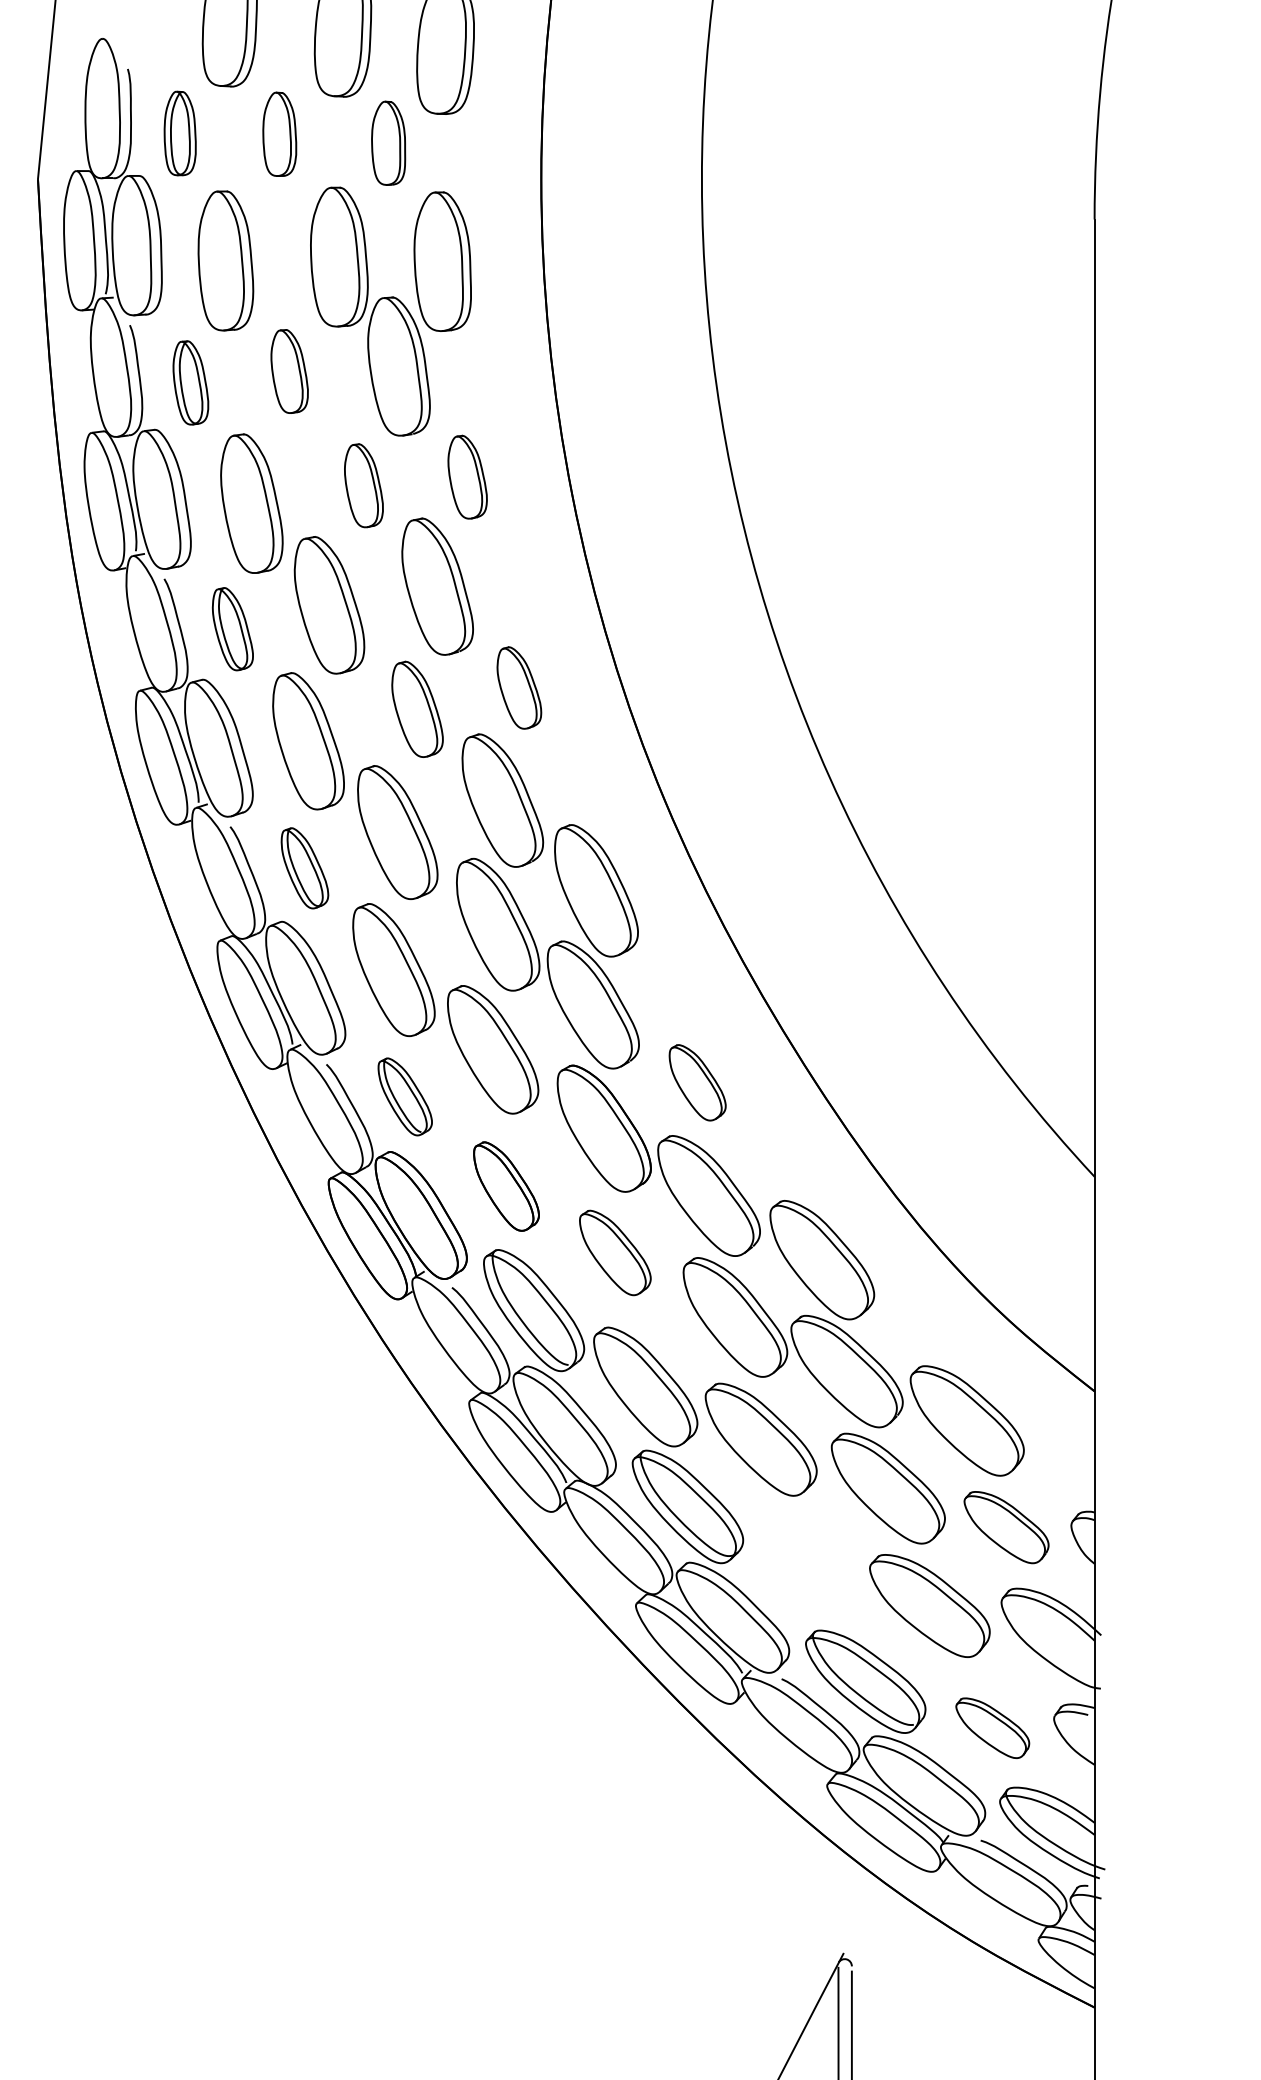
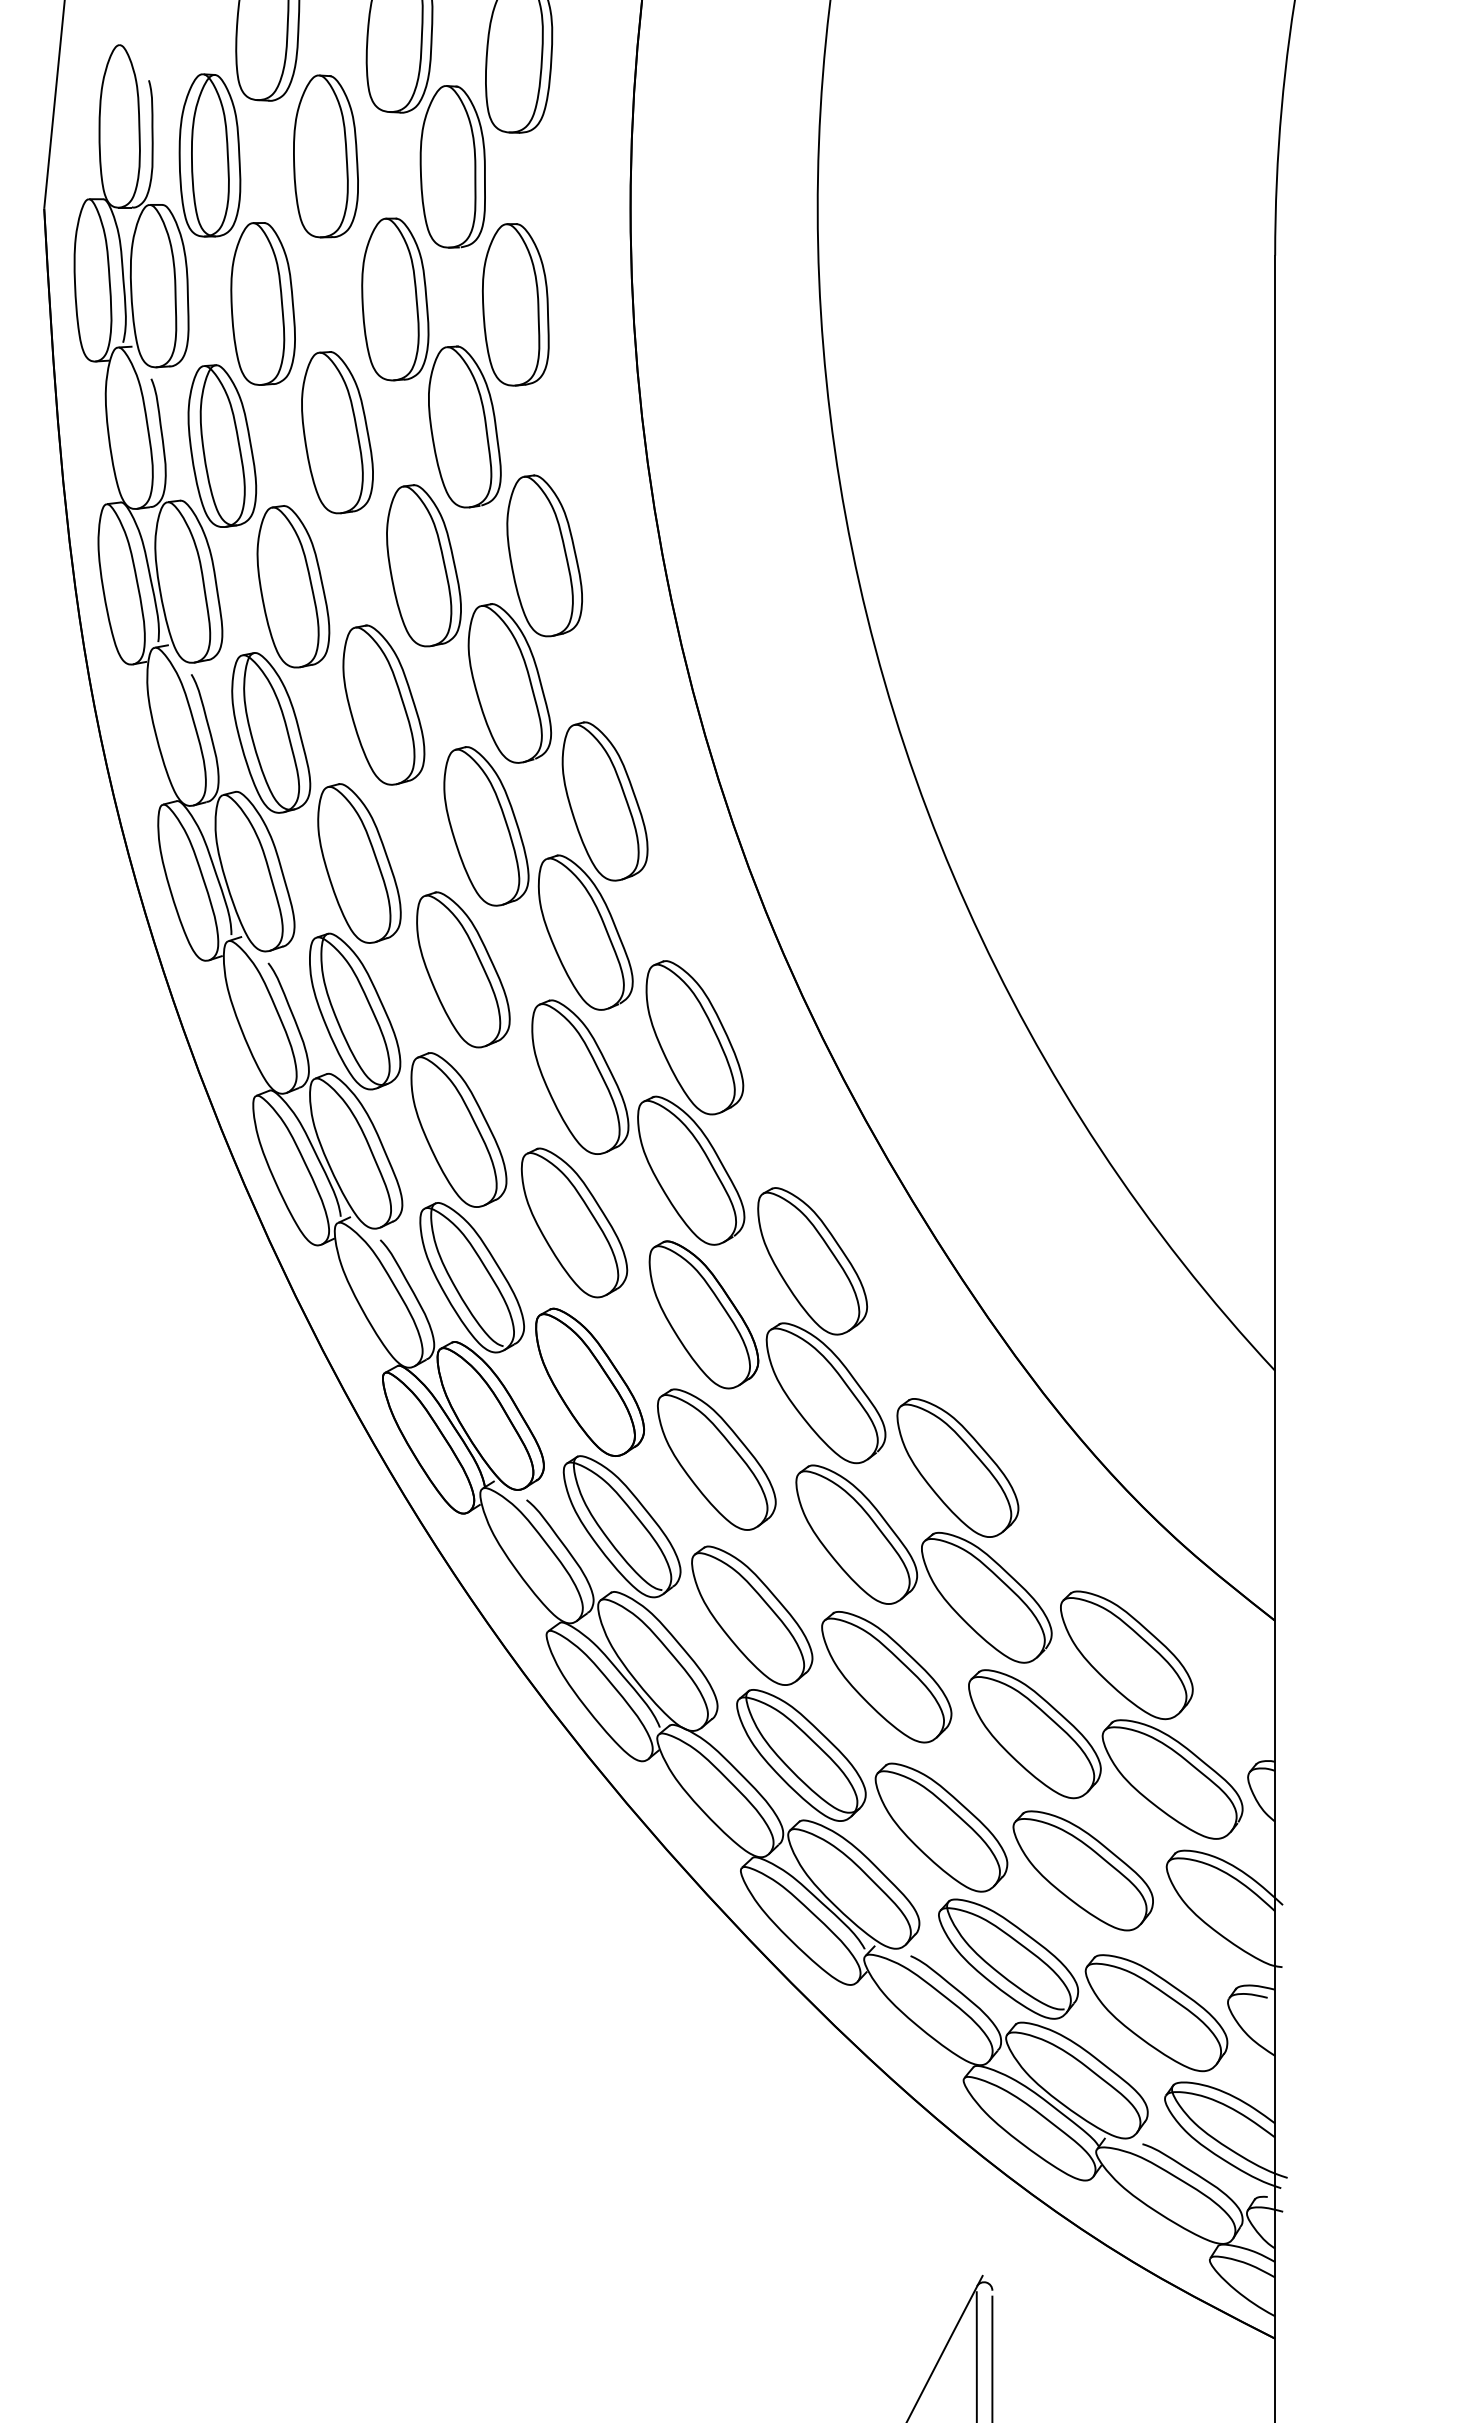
part: (179, 133) -> (209, 155), size x1.67
part: (279, 134) -> (325, 156), size x1.67
part: (388, 142) -> (452, 166), size x1.67
part: (289, 371) -> (337, 432), size x1.67
part: (190, 382) -> (222, 445), size x1.67
part: (467, 476) -> (544, 555), size x1.67
part: (363, 485) -> (423, 565), size x1.67
part: (233, 628) -> (271, 732), size x1.67
part: (518, 688) -> (604, 801), size x1.67
part: (417, 709) -> (486, 826), size x1.43
part: (305, 868) -> (355, 1011), size x1.67
part: (697, 1082) -> (812, 1261), size x1.67
part: (404, 1096) -> (471, 1277), size x1.67
part: (506, 1185) -> (589, 1381), size x1.43
part: (615, 1252) -> (716, 1459), size x1.43
part: (1006, 1527) -> (1172, 1779), size x1.43
part: (808, 1568) -> (941, 1827), added
part: (992, 1728) -> (1156, 2013), size x1.67

